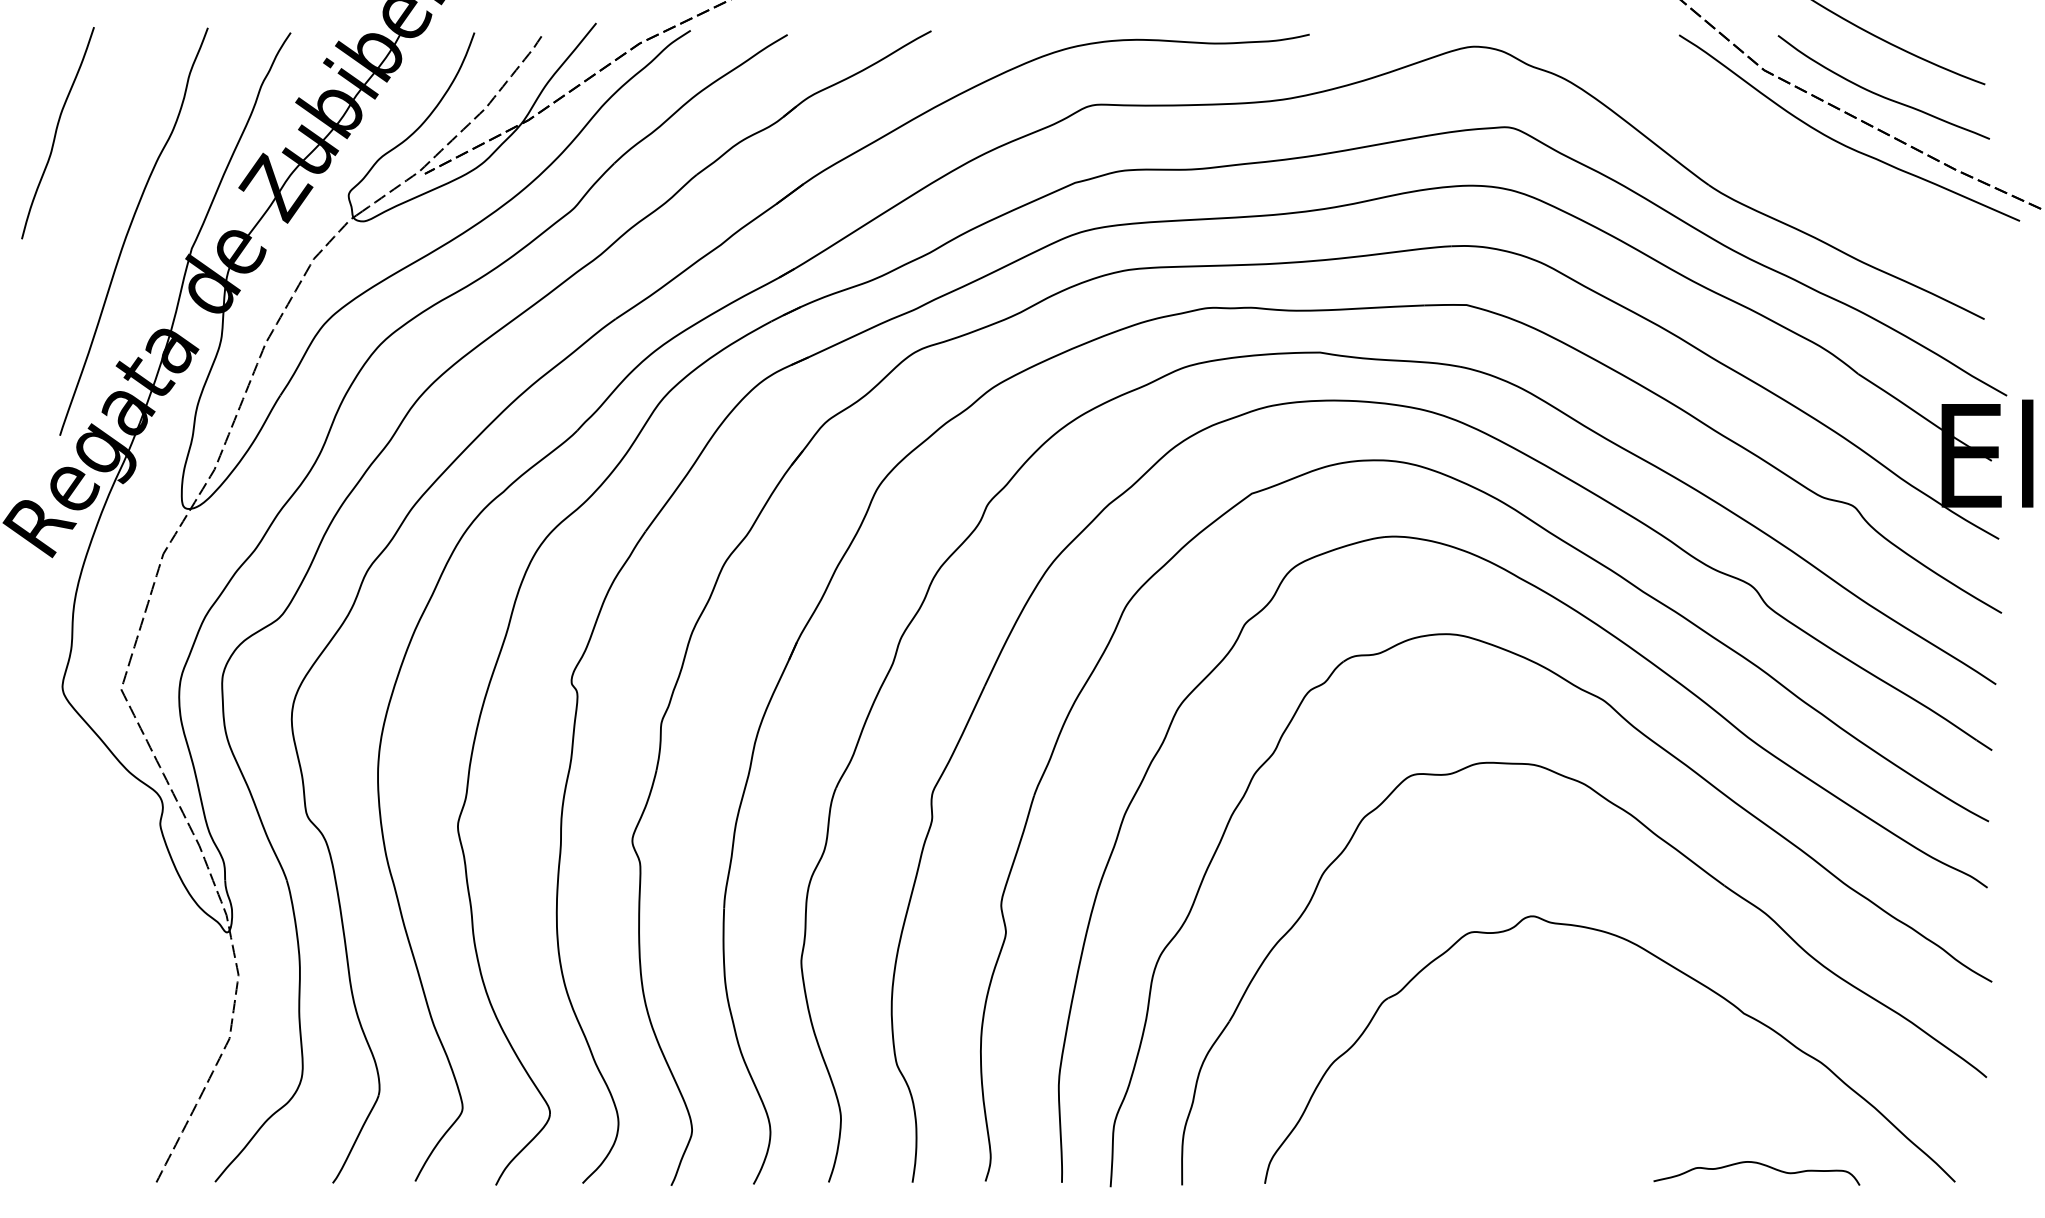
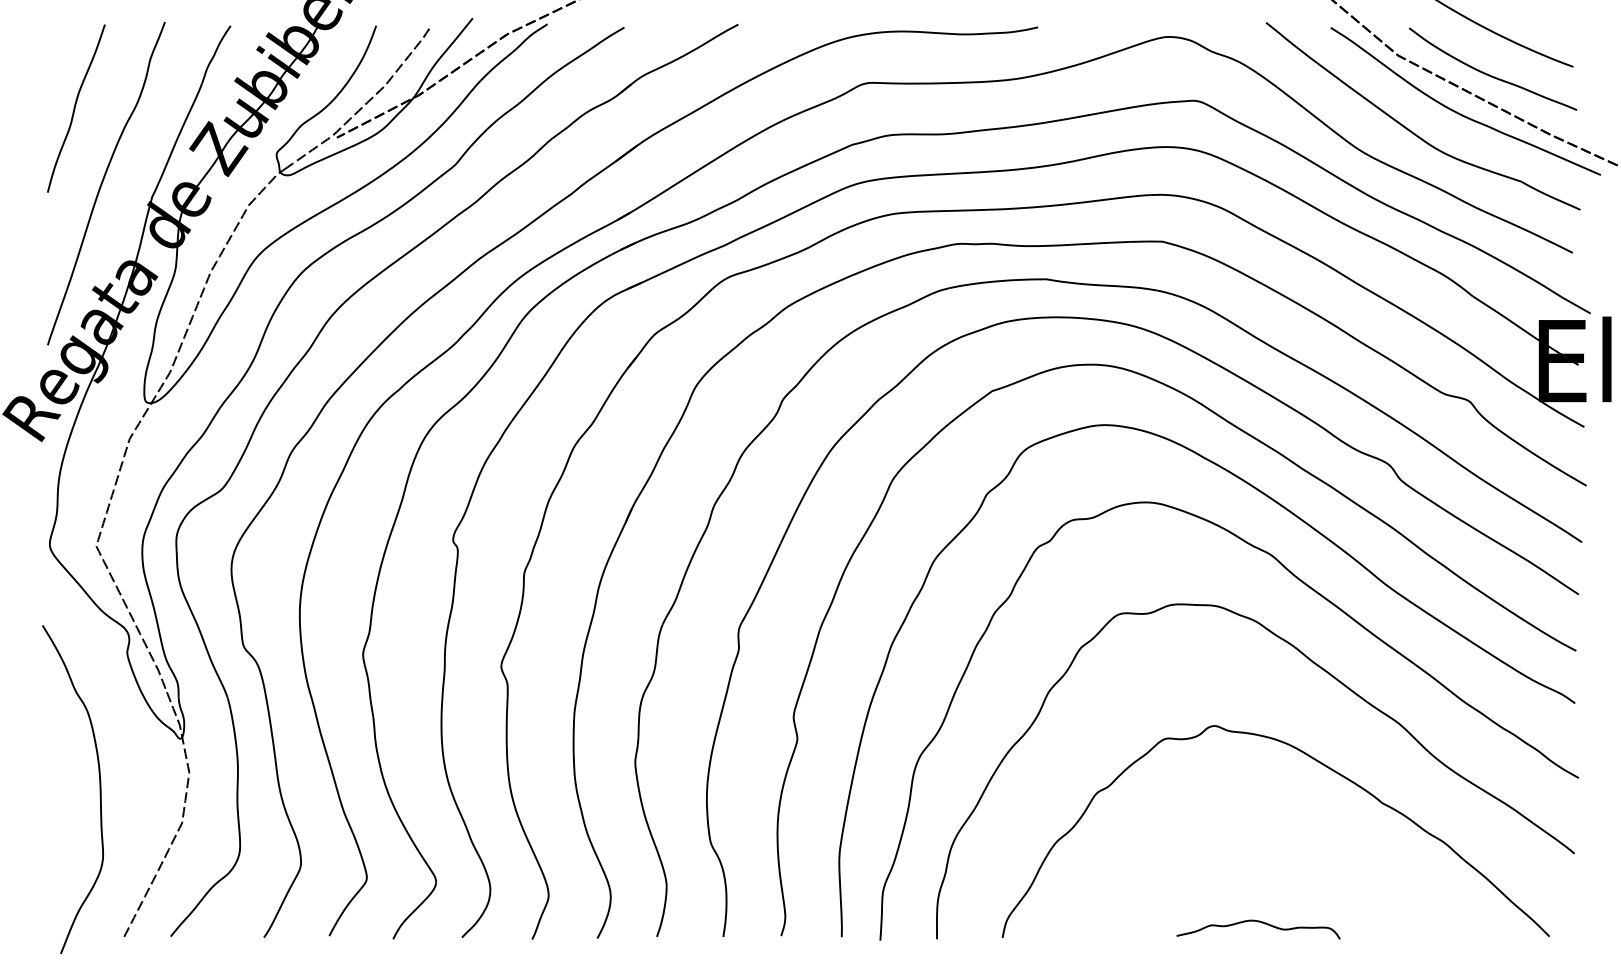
curve: (56, 133) -> (75, 108), moved
part: (1781, 165) -> (1411, 131), added
curve: (125, 996) -> (99, 789), added
curve: (1758, 1164) -> (1259, 922), moved

